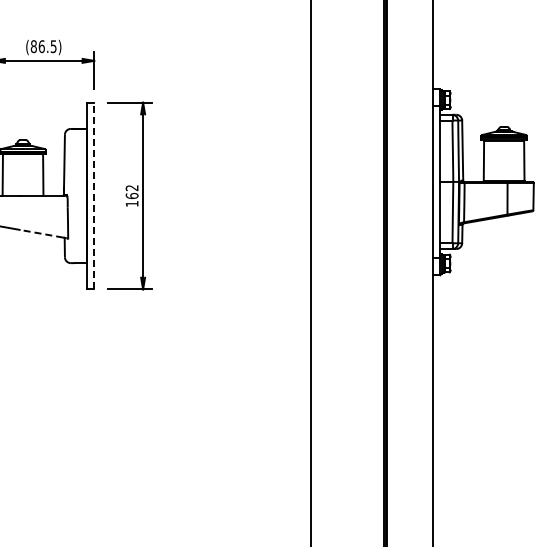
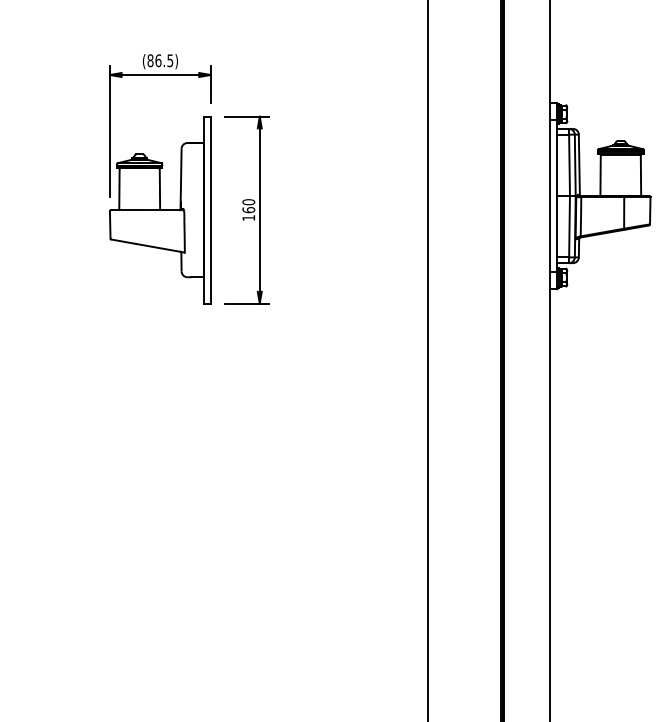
text: (131, 188) -> (248, 202), 162 -> 160
line: (93, 195) -> (210, 209), dashed -> solid
line: (40, 233) -> (157, 247), dashed -> solid

